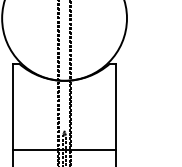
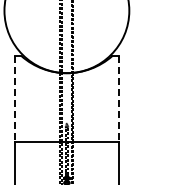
line: (13, 107) -> (15, 99), solid -> dashed
line: (116, 107) -> (118, 99), solid -> dashed

